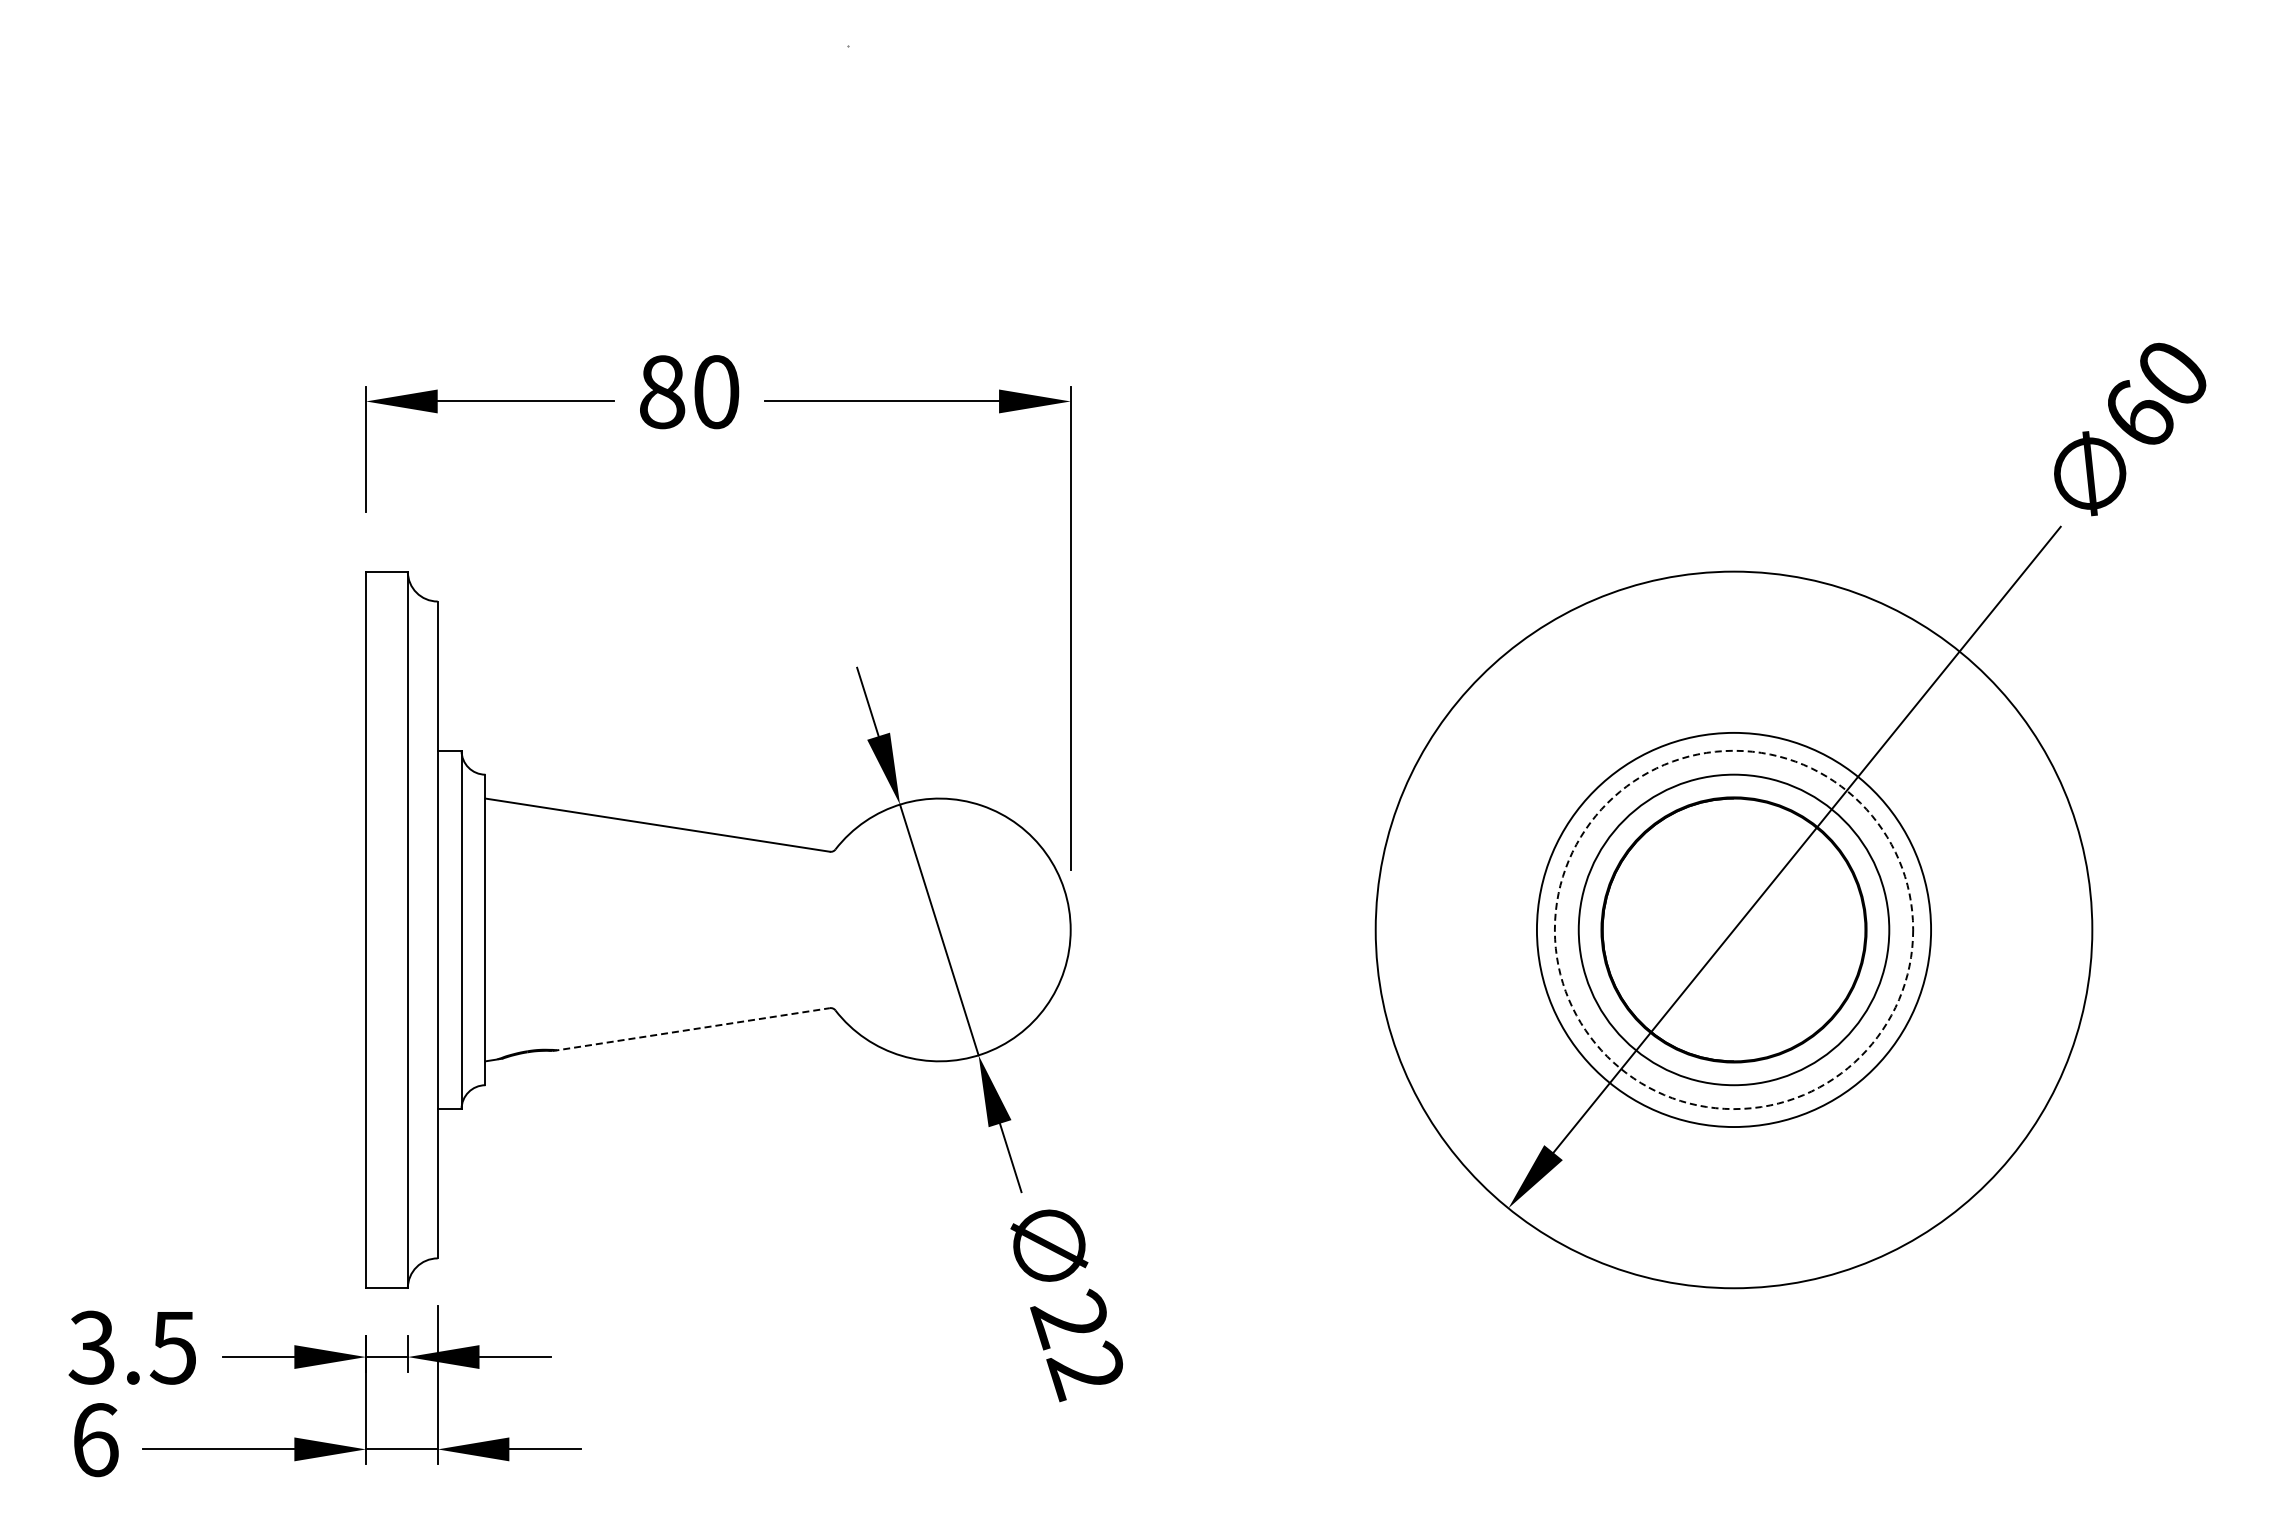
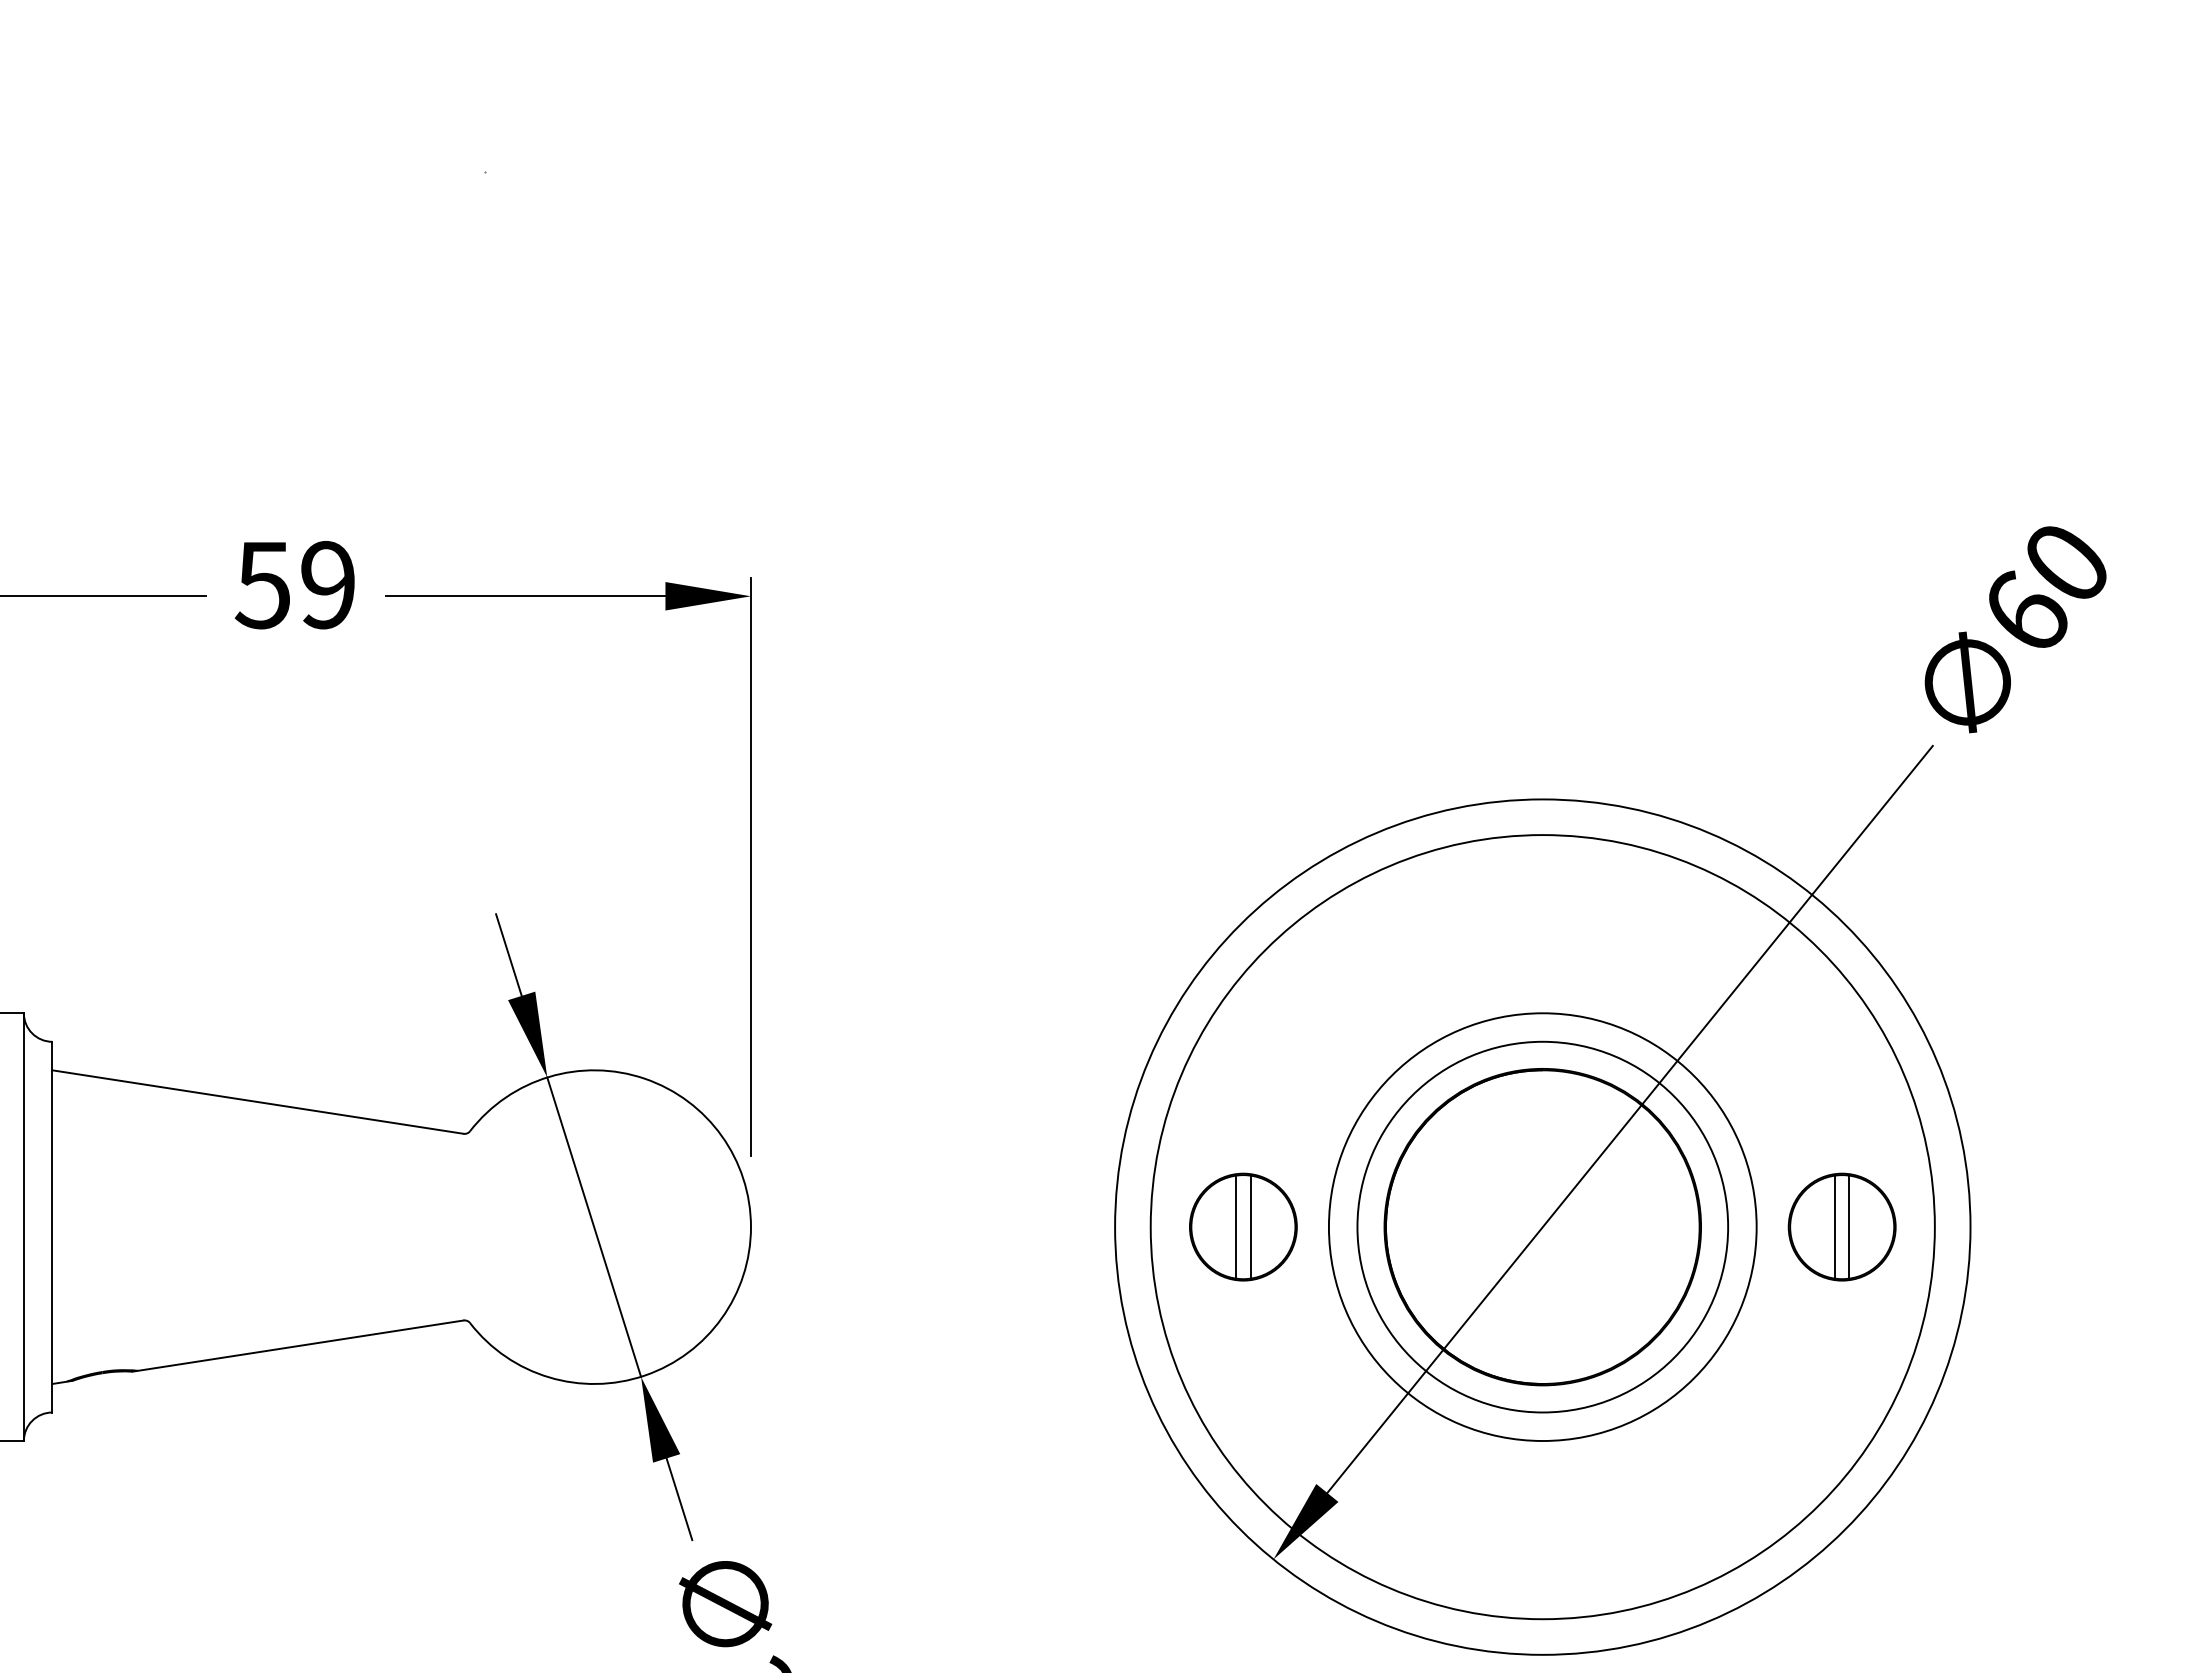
text: (688, 392) -> (294, 585), 80 -> 59
part: (1482, 929) -> (1242, 1226), added
circle: (1733, 929) -> (1542, 1226), dashed -> solid
circle: (1733, 929) -> (1542, 1226), size x1.67
part: (1984, 929) -> (1841, 1226), added
line: (691, 1029) -> (298, 1345), dashed -> solid

